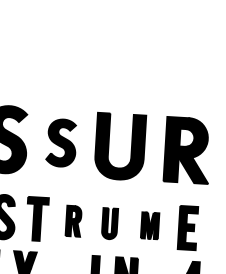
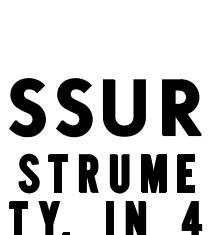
part: (61, 142) -> (74, 107), size x1.43
part: (73, 221) -> (88, 173), size x1.43
part: (109, 223) -> (119, 173), size x1.43
part: (149, 225) -> (153, 173), size x1.67

